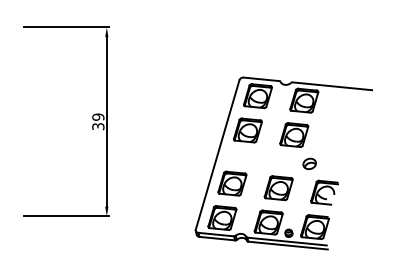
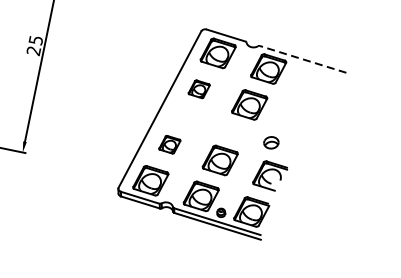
line: (332, 86) -> (303, 59), solid -> dashed
text: (98, 121) -> (35, 45), 39 -> 25
part: (247, 130) -> (198, 89), size x0.6
part: (309, 163) -> (271, 142), moved
part: (232, 183) -> (169, 144), size x0.6

